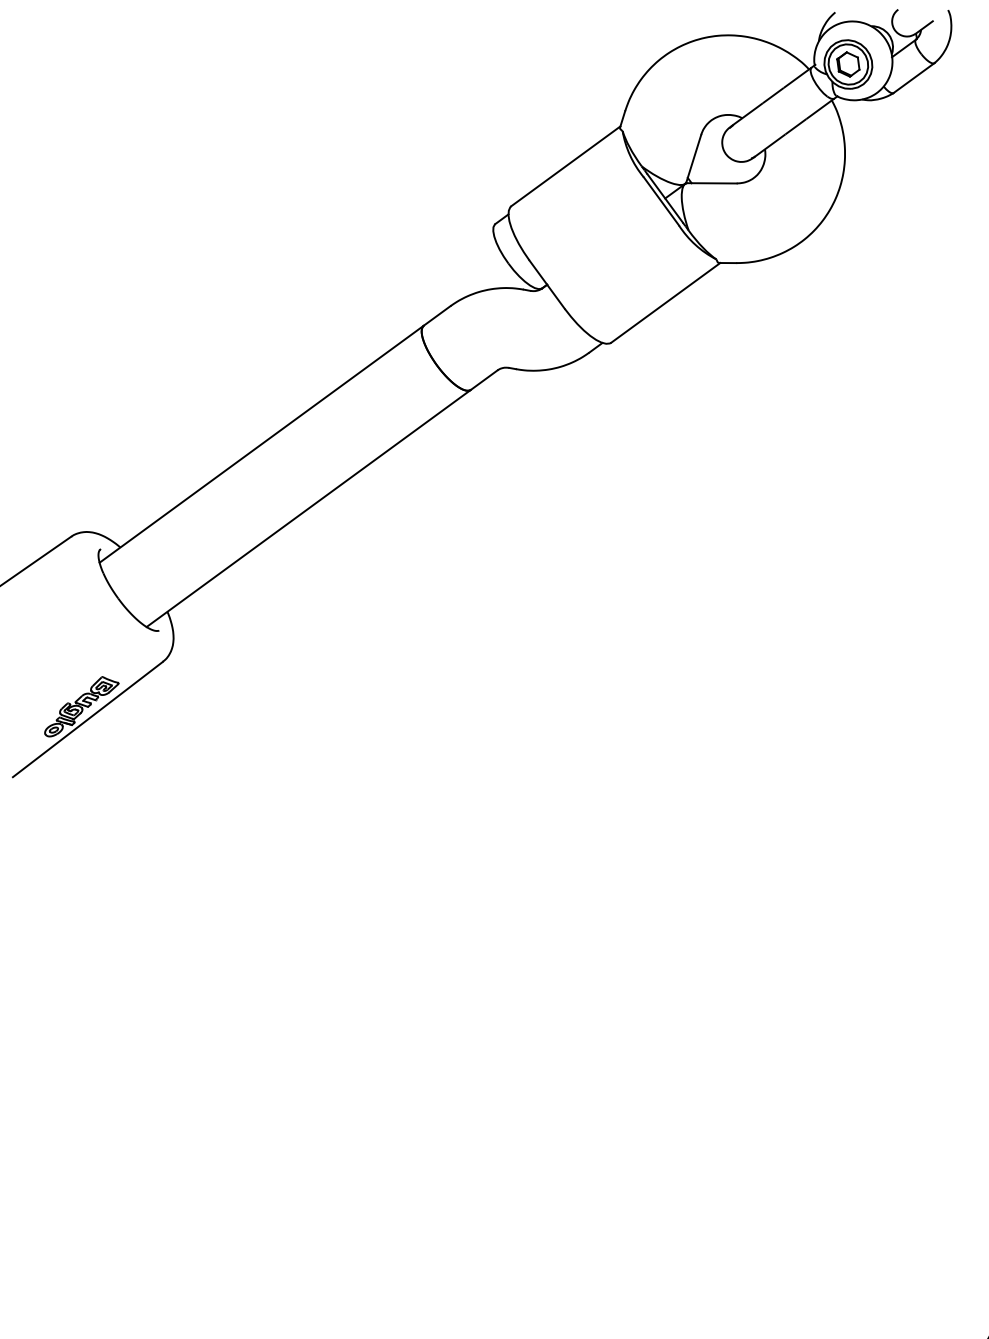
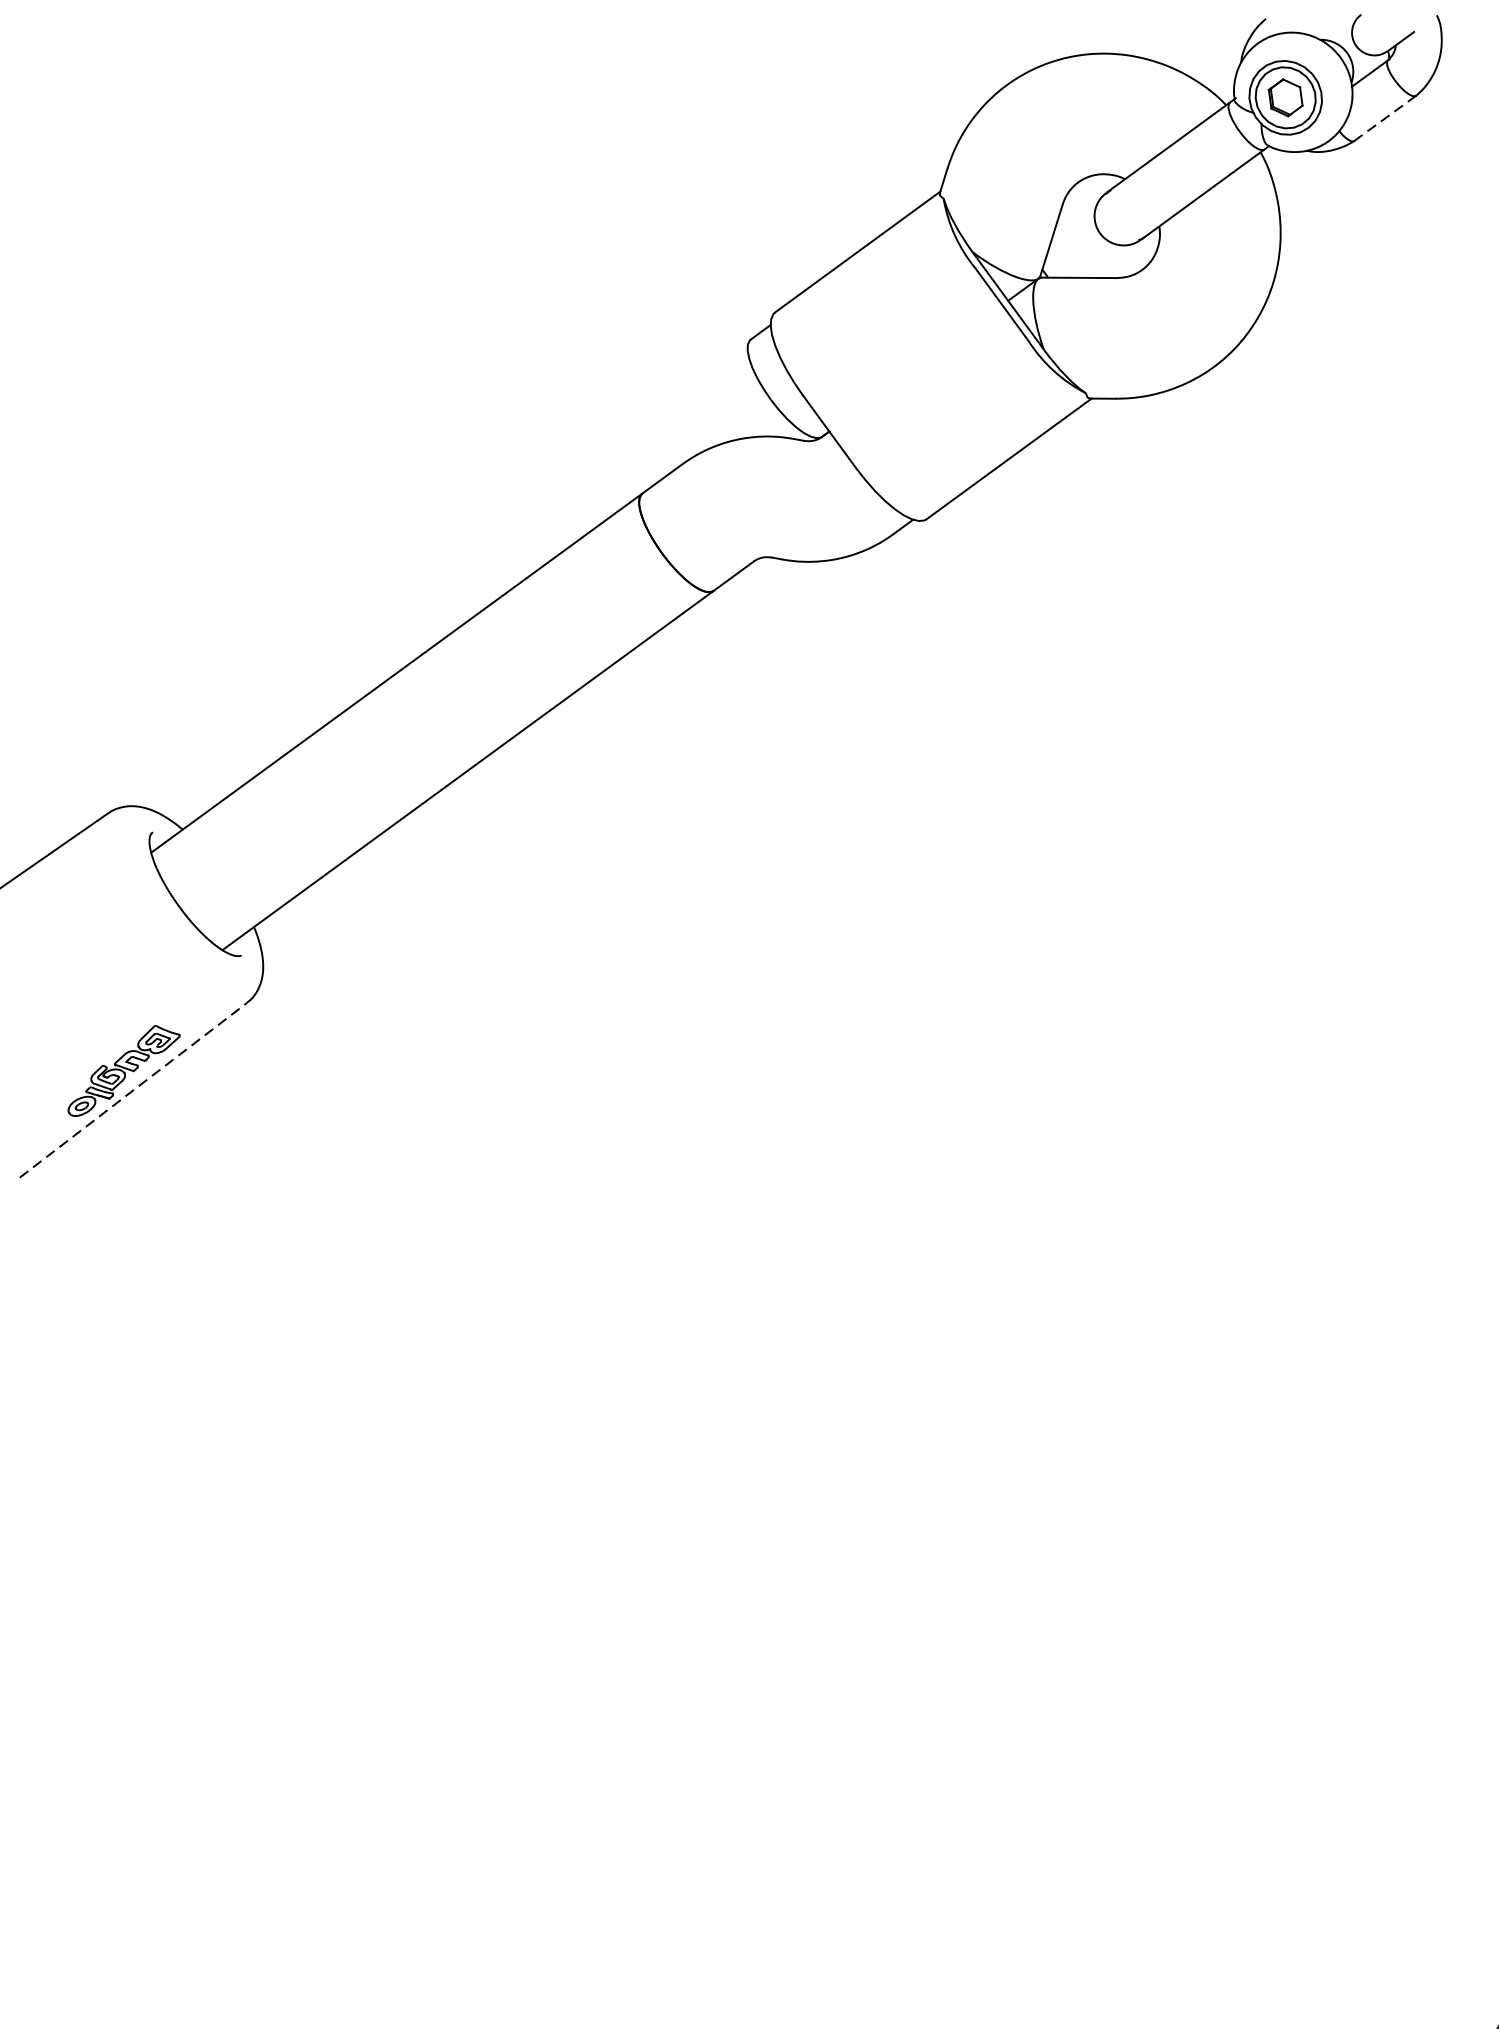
line: (914, 78) -> (1385, 119), solid -> dashed
line: (87, 719) -> (132, 1090), solid -> dashed

